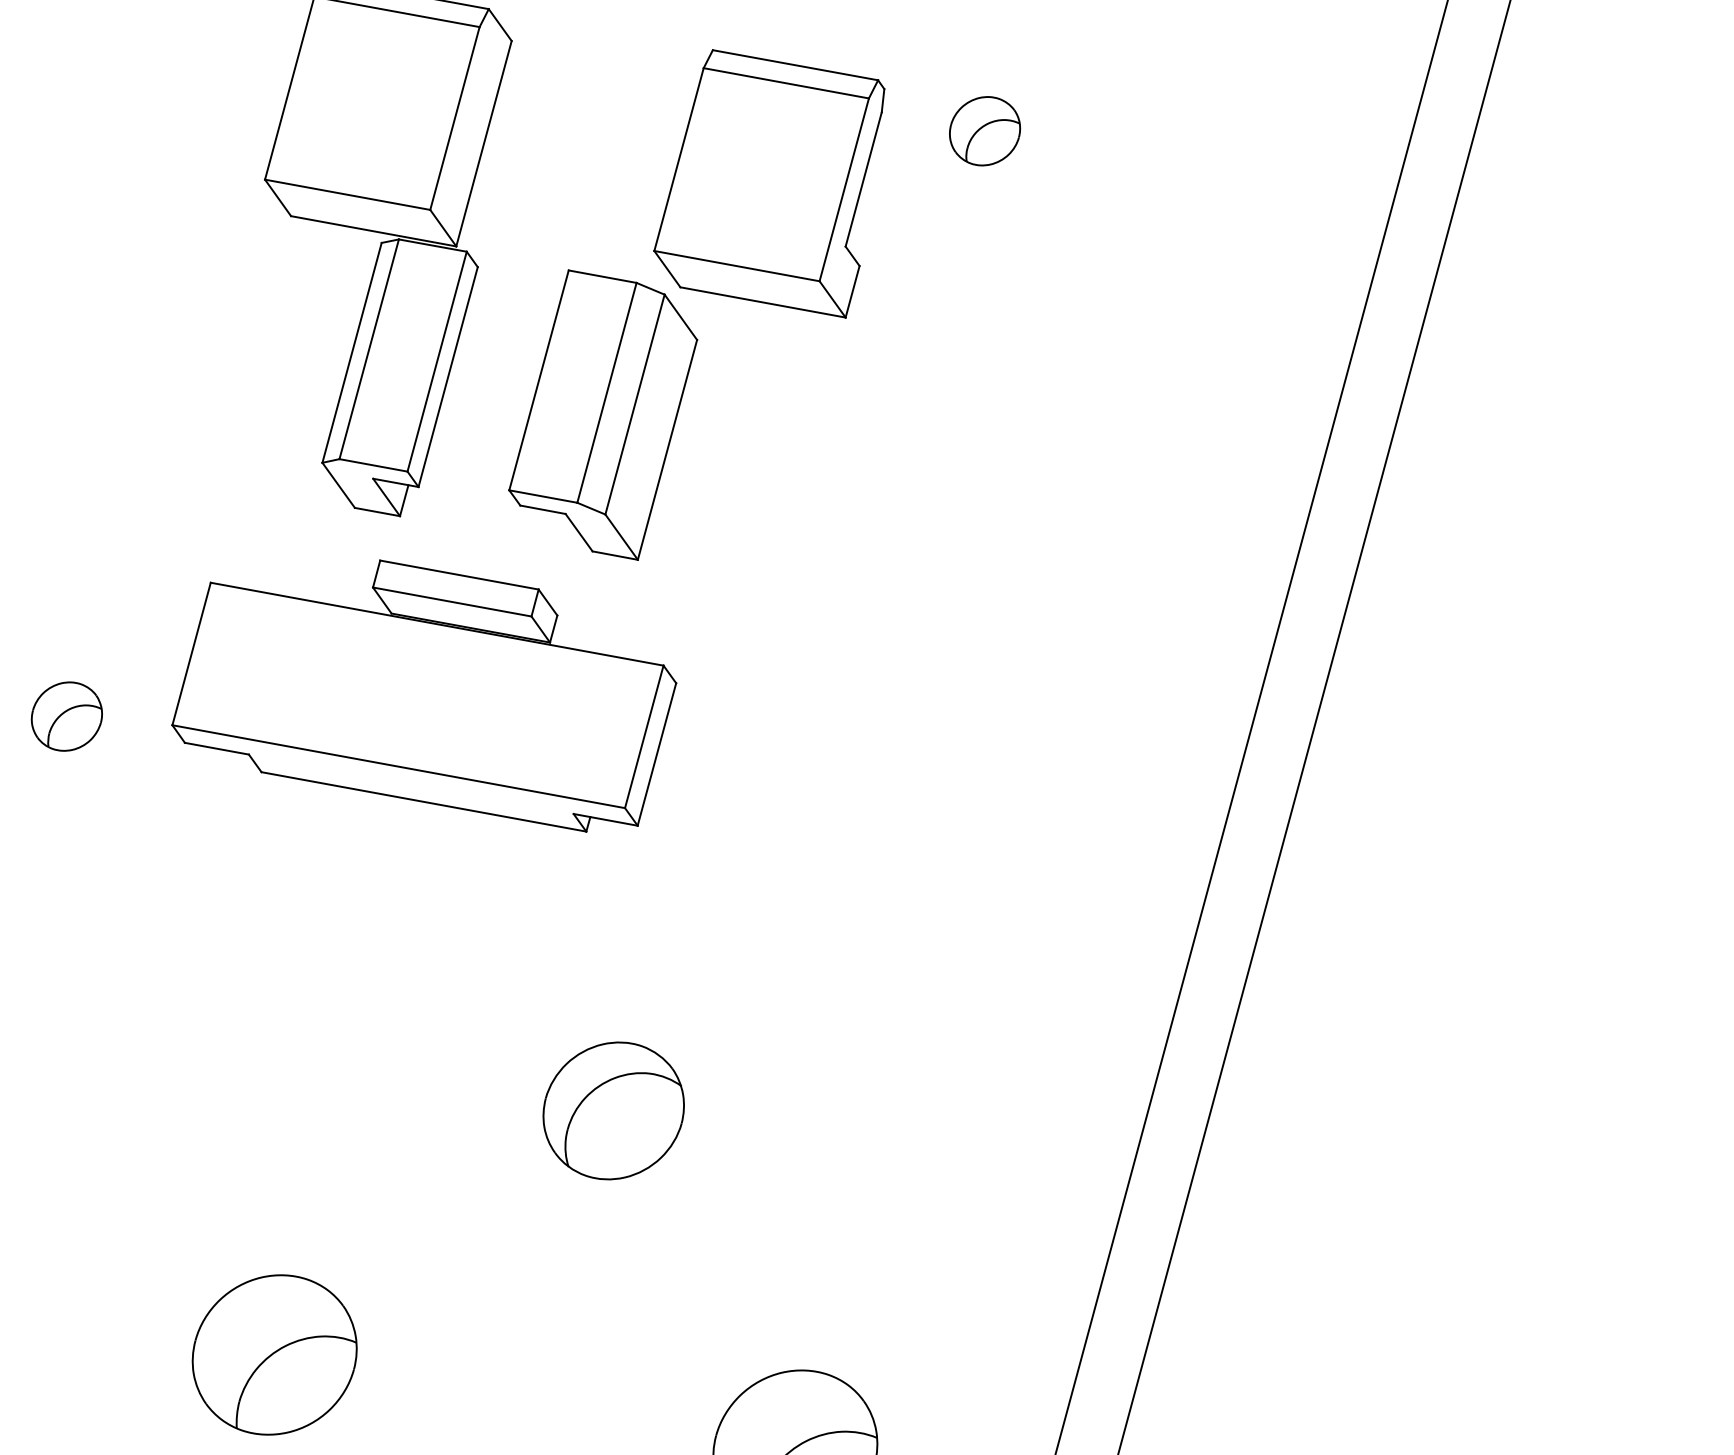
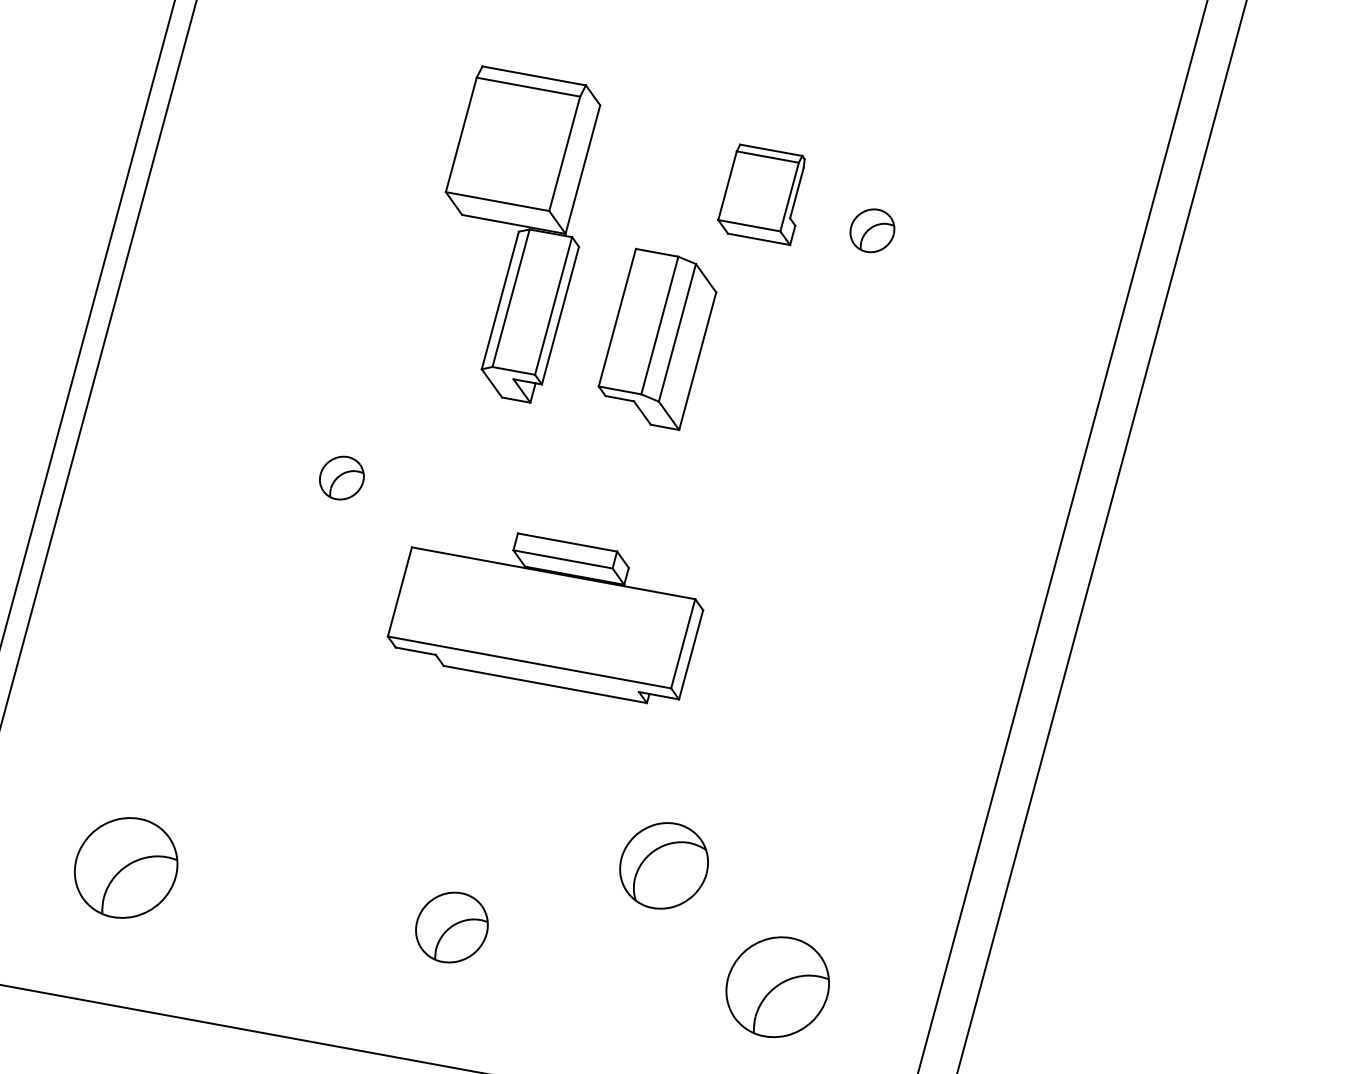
part: (985, 130) -> (872, 230), moved
part: (769, 183) -> (761, 194), size x0.6
part: (424, 696) -> (545, 618), moved
part: (66, 715) -> (341, 477), moved
part: (612, 1110) -> (663, 865), moved
part: (274, 1354) -> (451, 927), size x0.7

